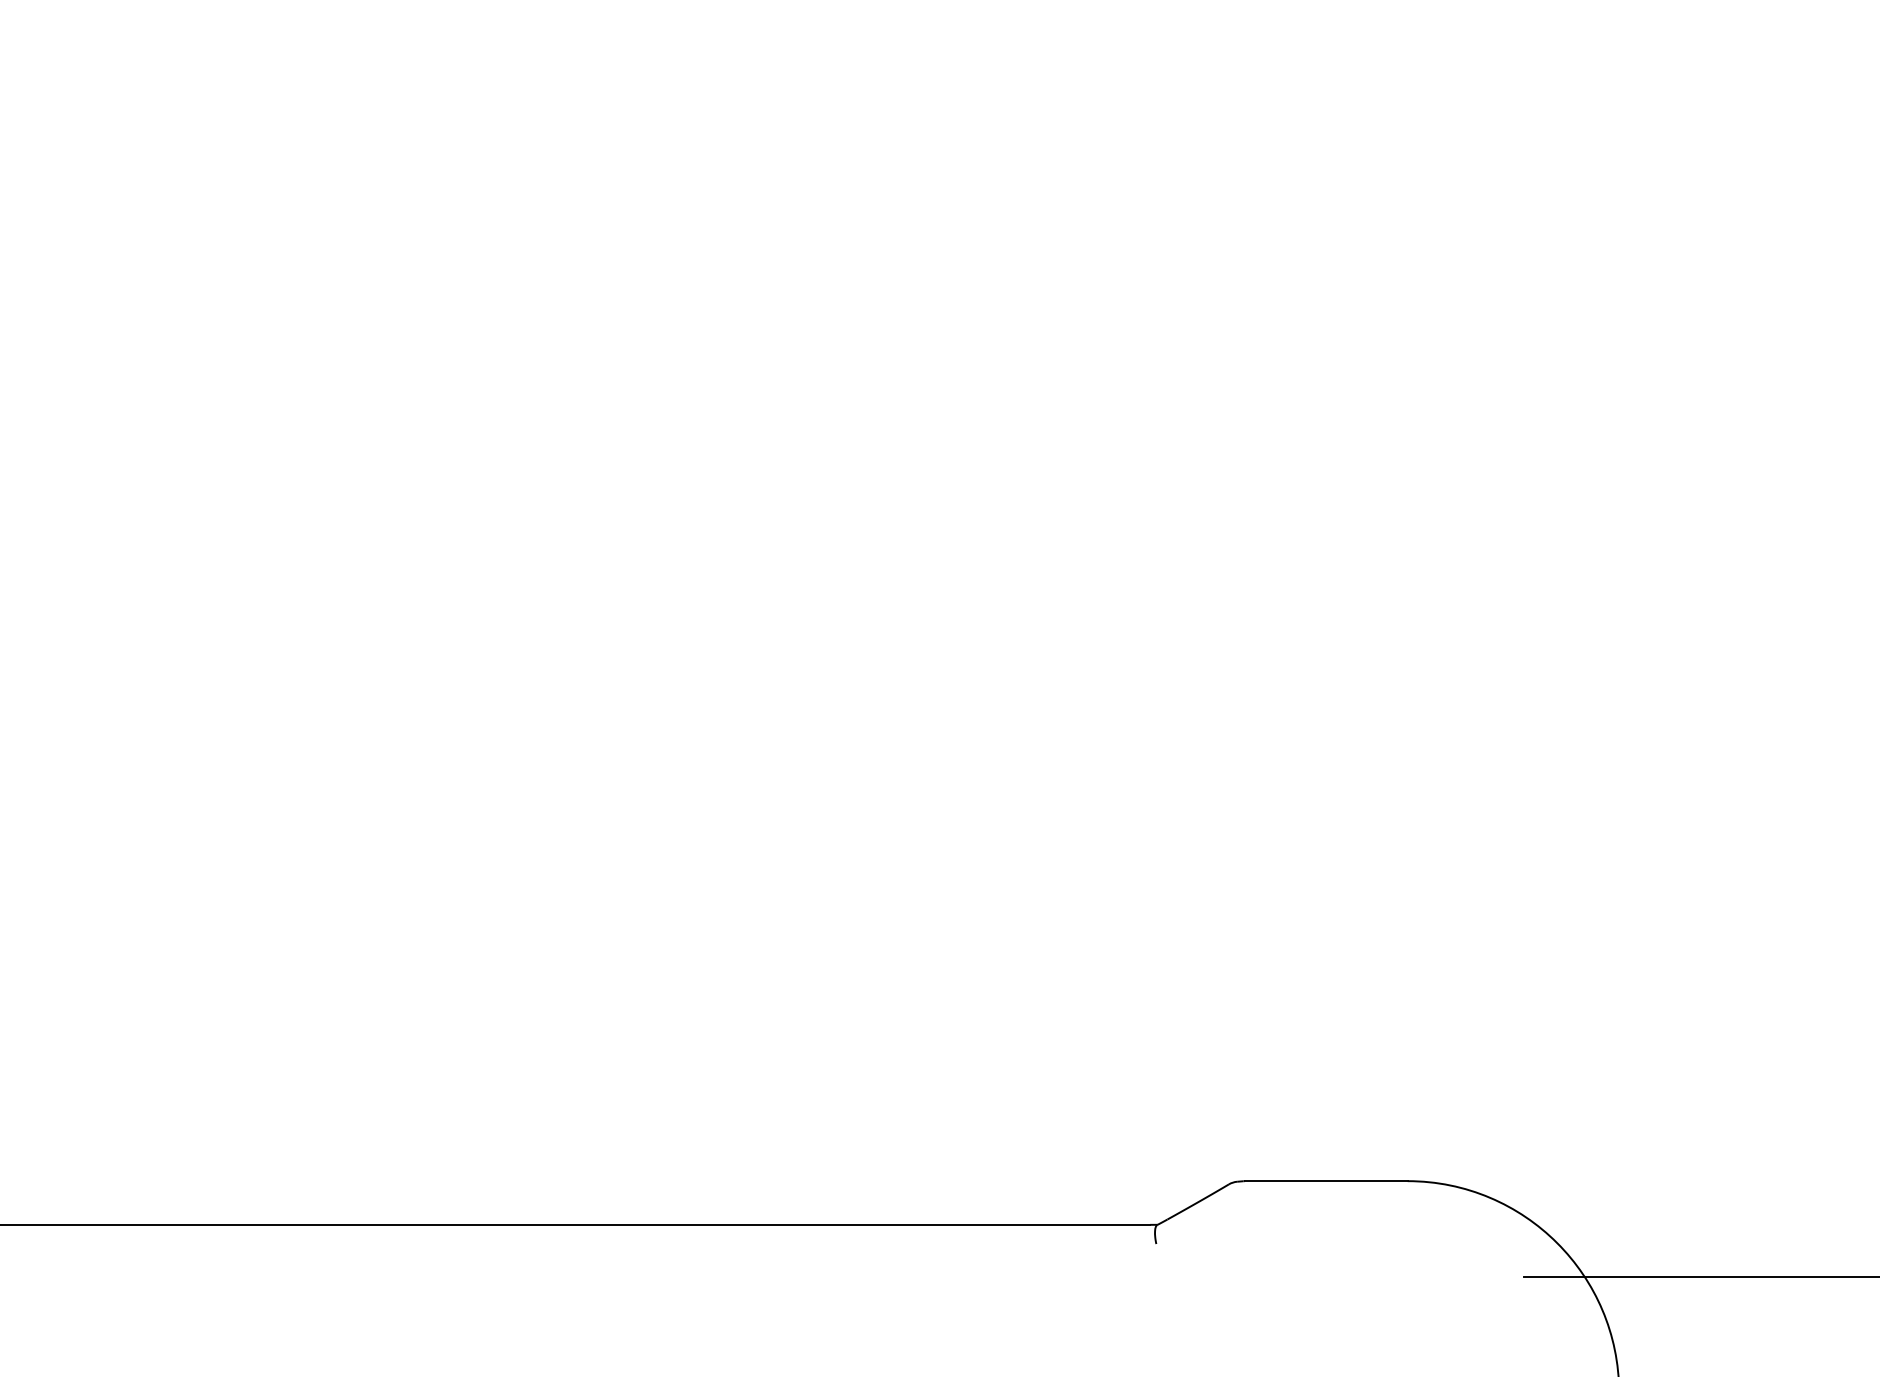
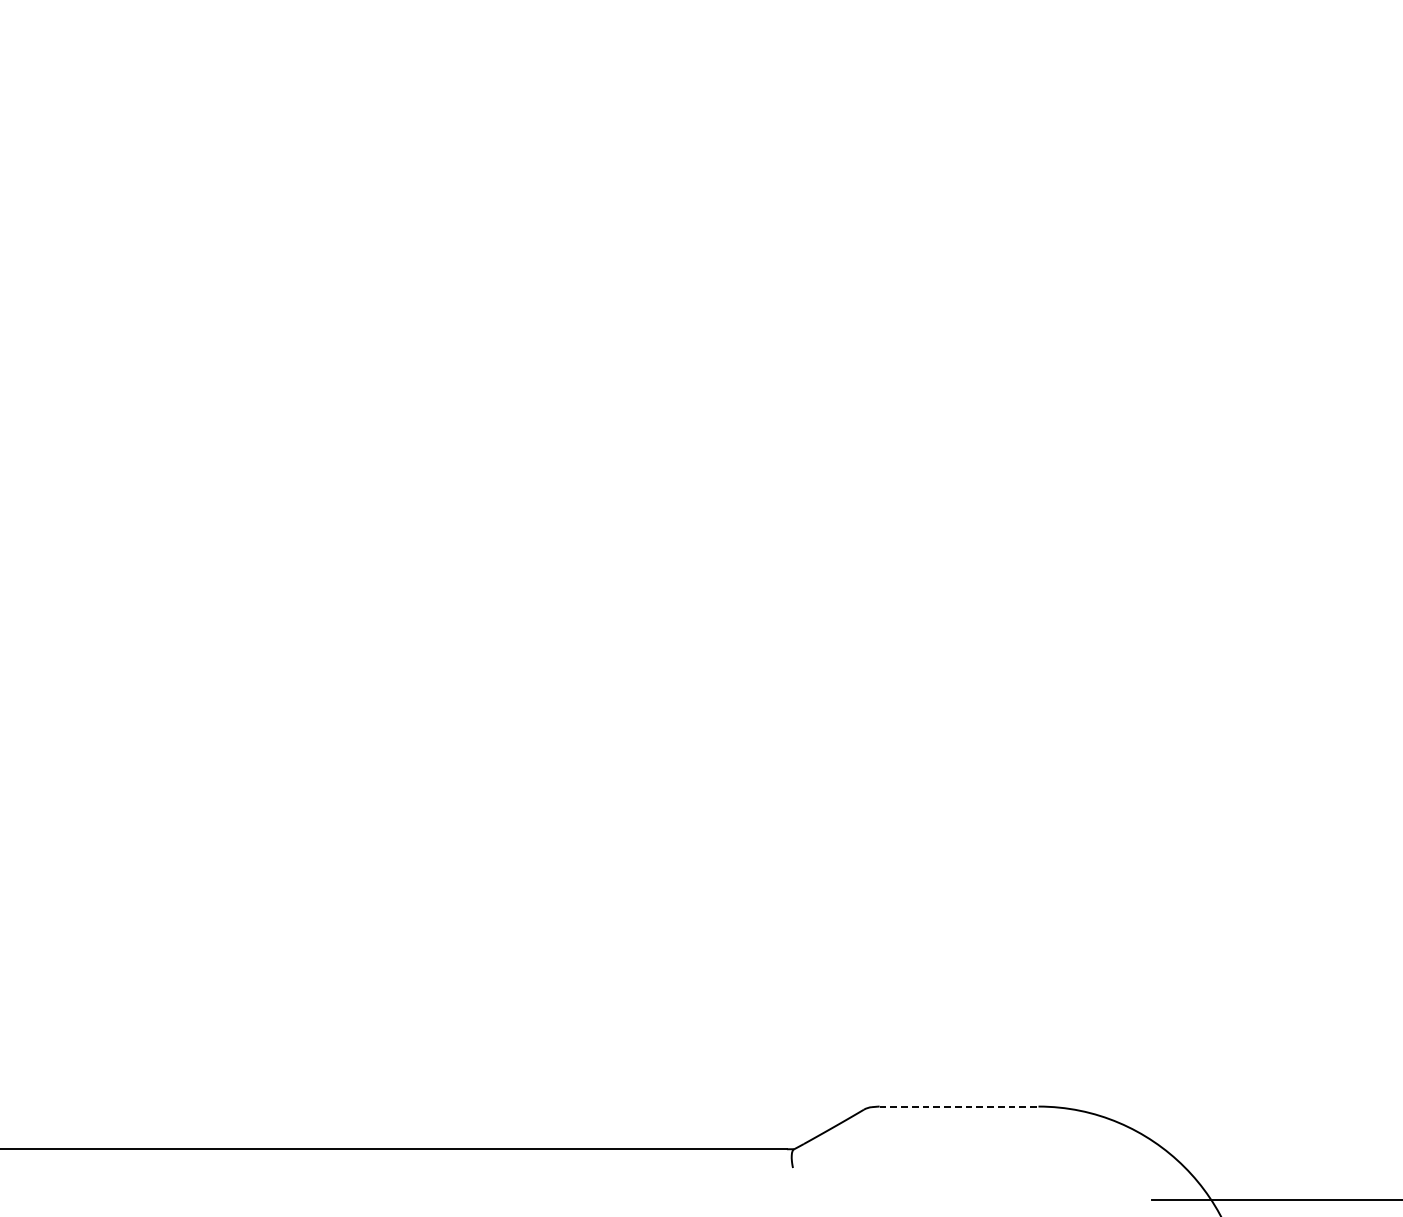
line: (1326, 1181) -> (959, 1106), solid -> dashed

